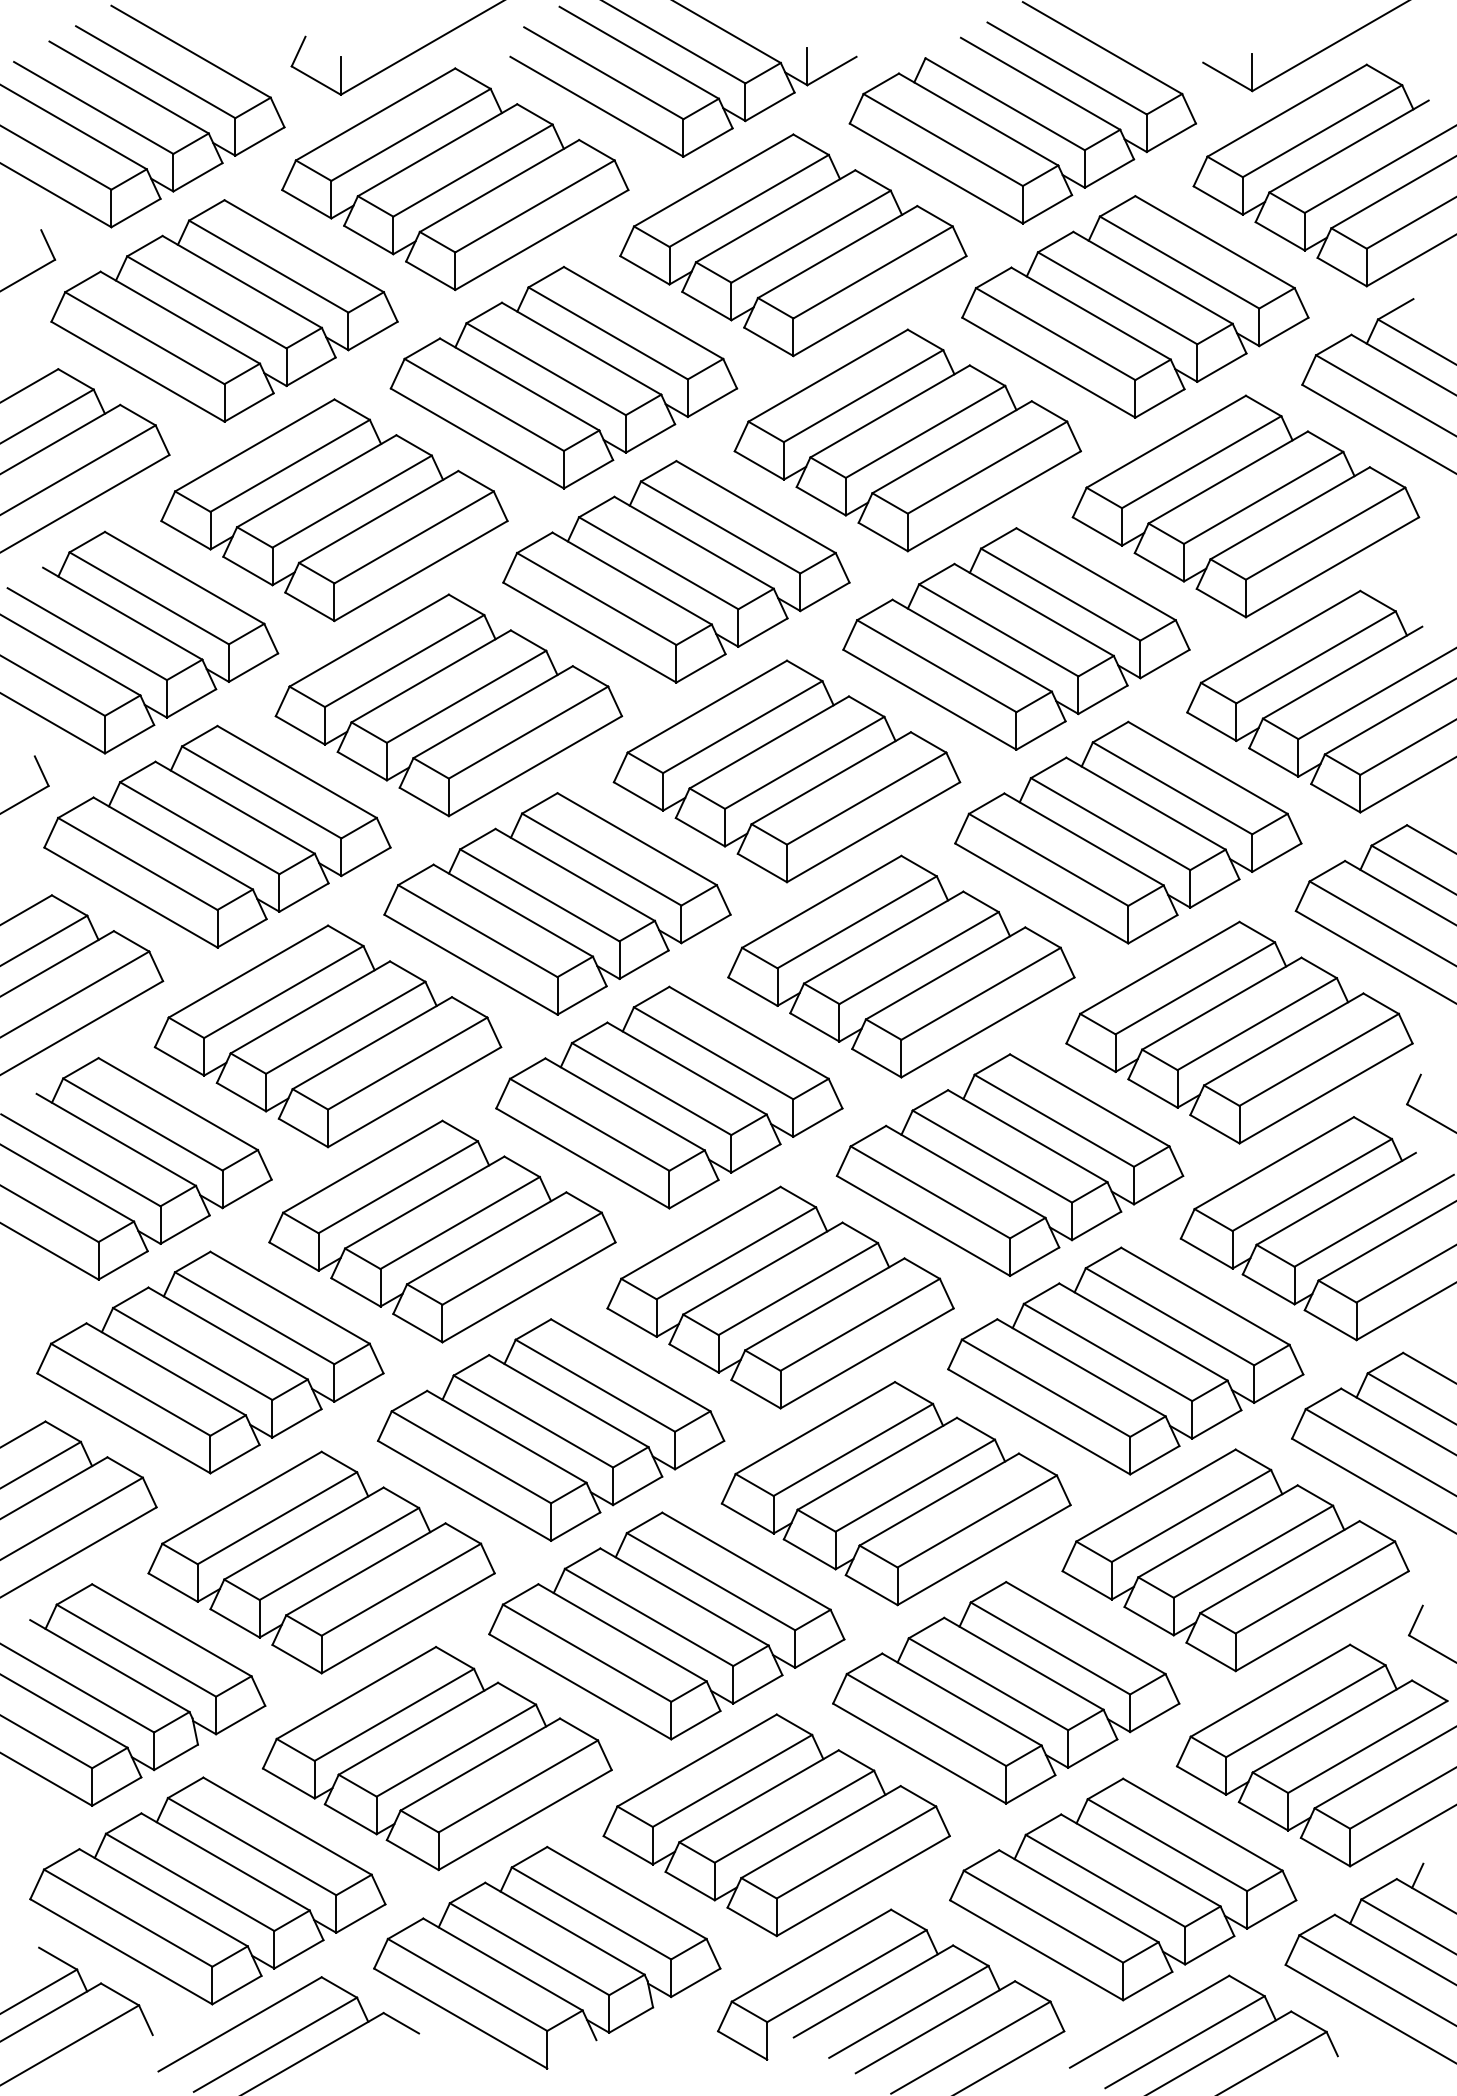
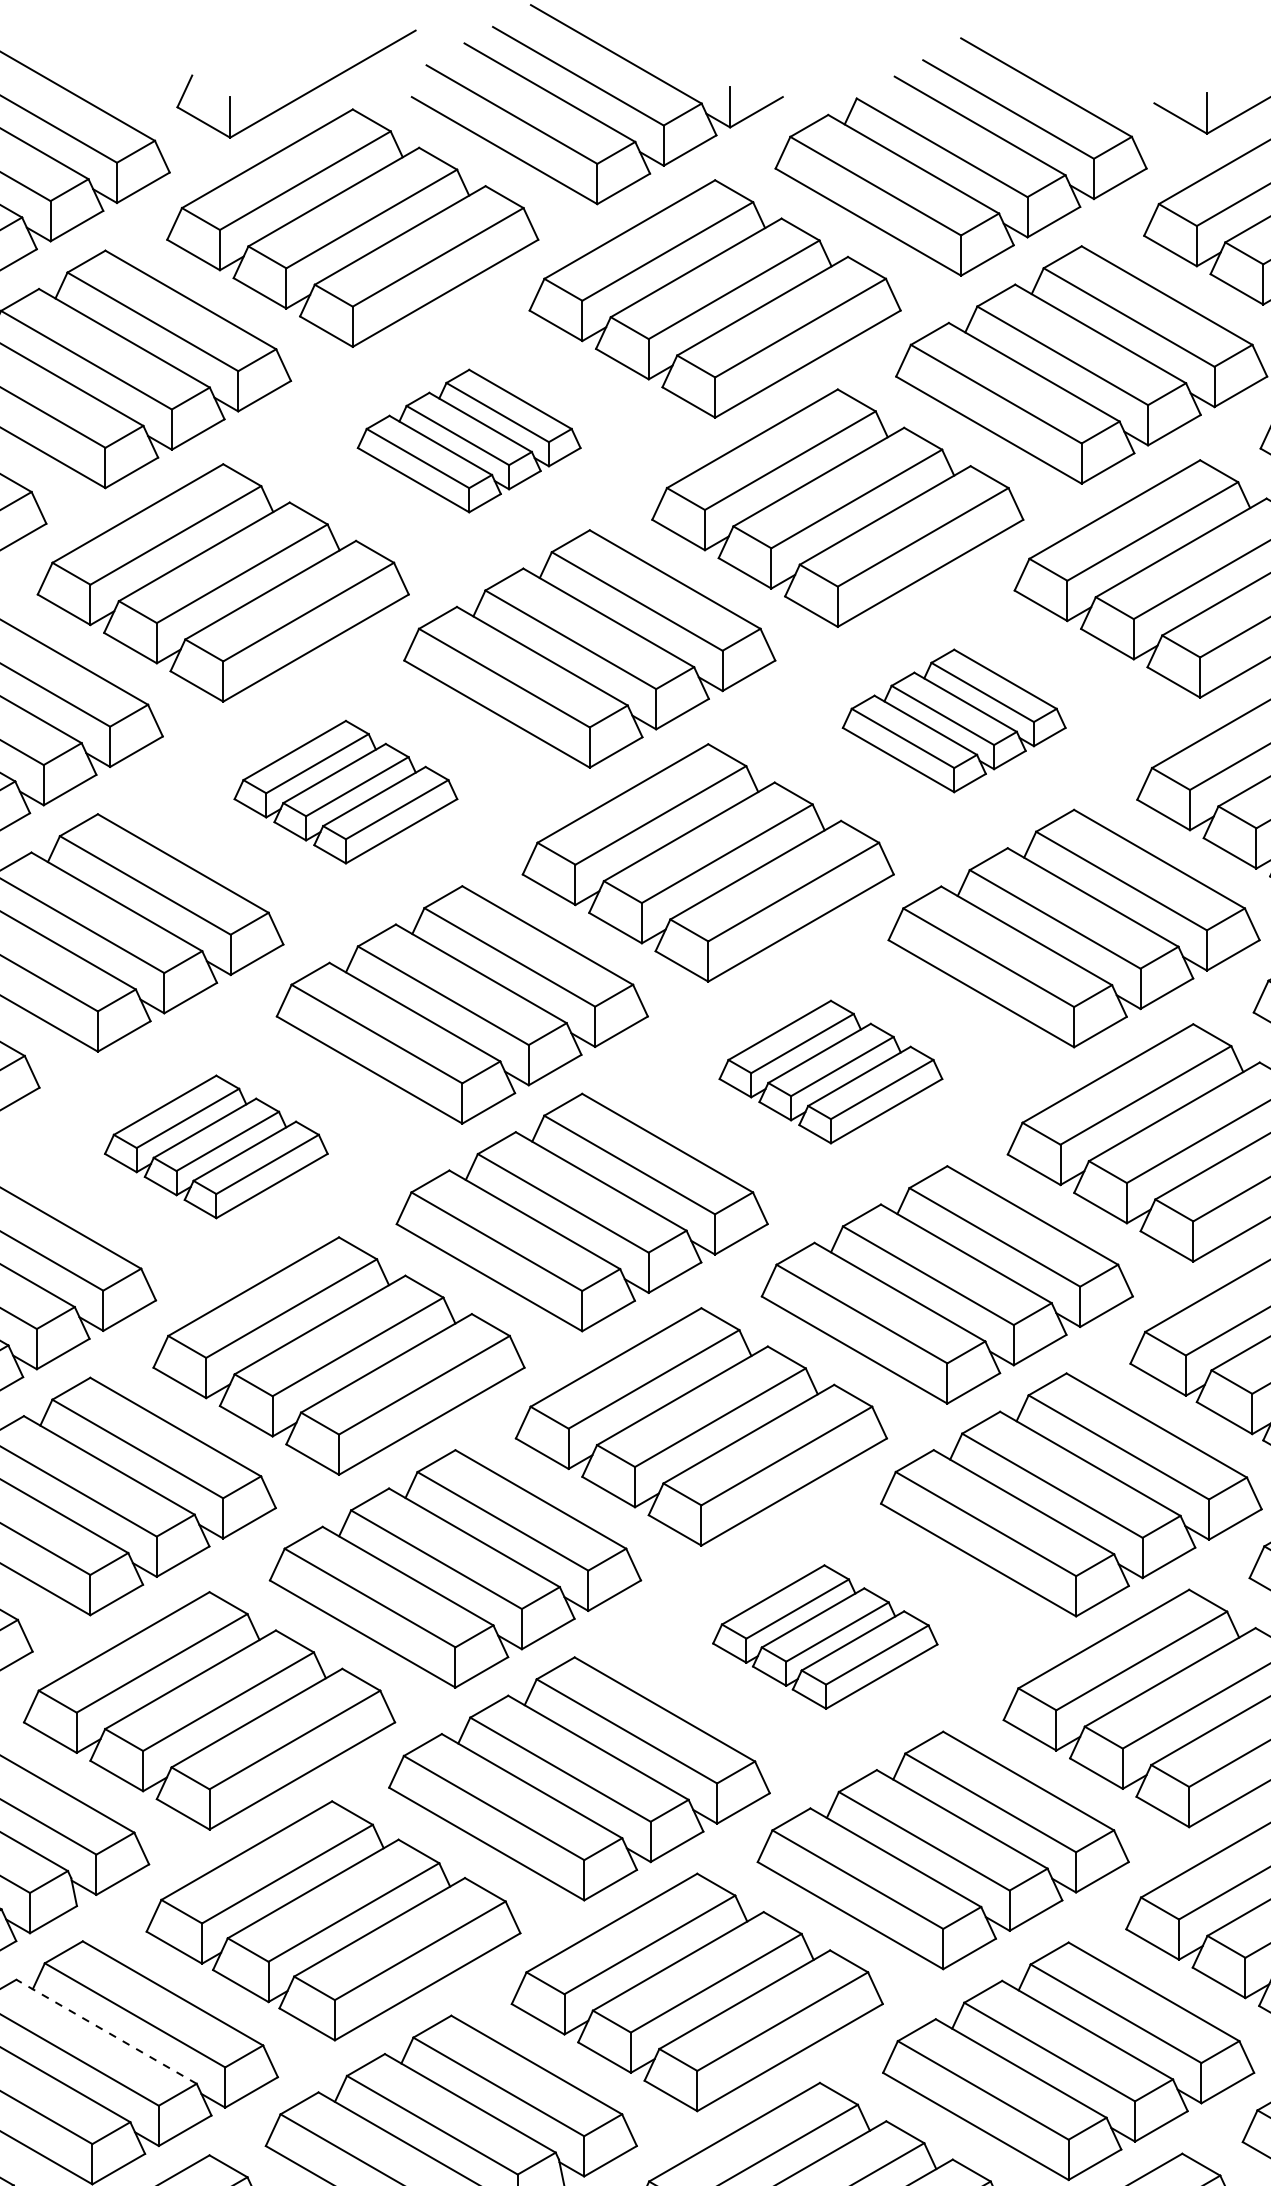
part: (563, 377) -> (468, 440), size x0.6
part: (1016, 638) -> (954, 720), size x0.6
part: (448, 705) -> (345, 792), size x0.6
part: (901, 966) -> (831, 1071), size x0.6
part: (327, 1036) -> (215, 1147), size x0.6
part: (895, 1493) -> (824, 1636), size x0.6
line: (225, 1861) -> (106, 2031), solid -> dashed

